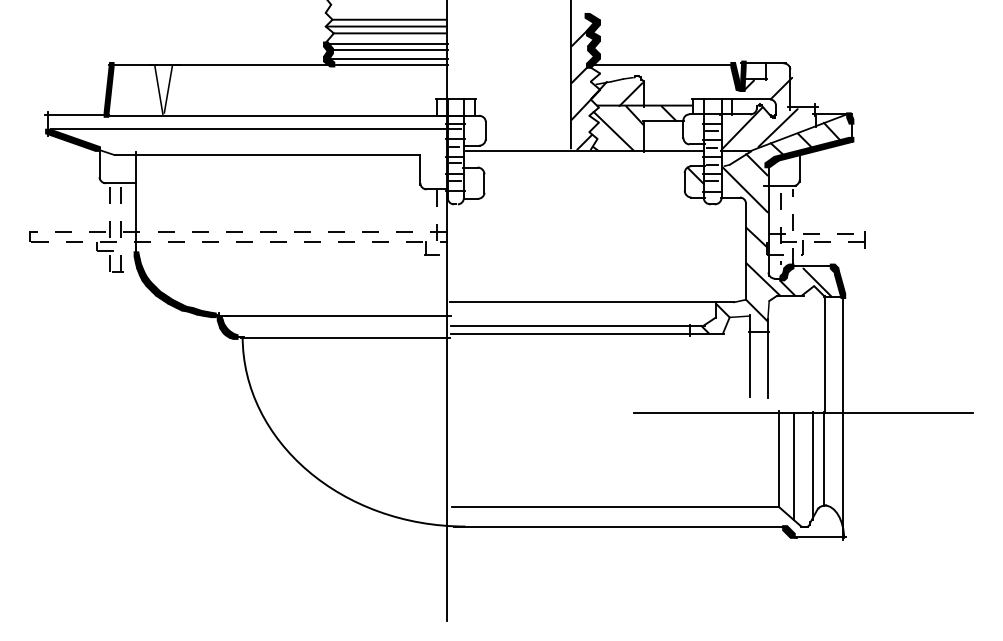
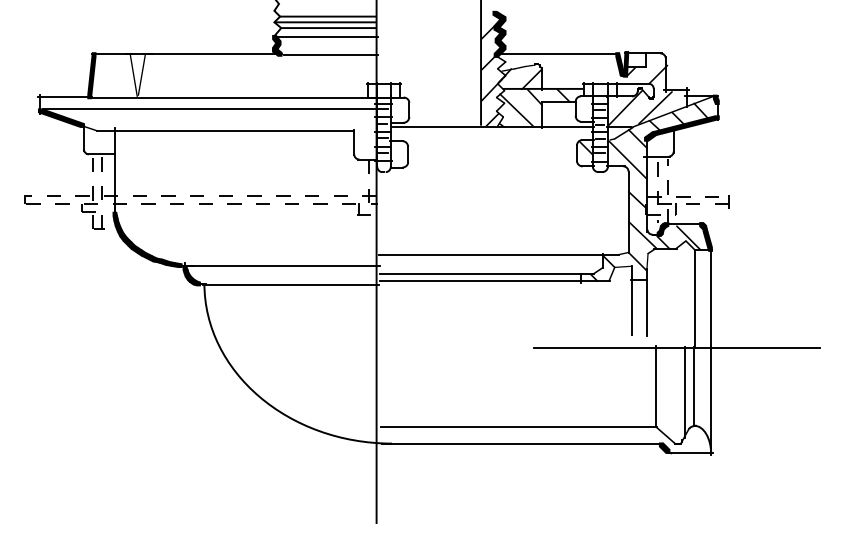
line: (389, 50) -> (328, 42), removed
line: (386, 58) -> (325, 49), removed
line: (793, 465) -> (668, 392), removed

